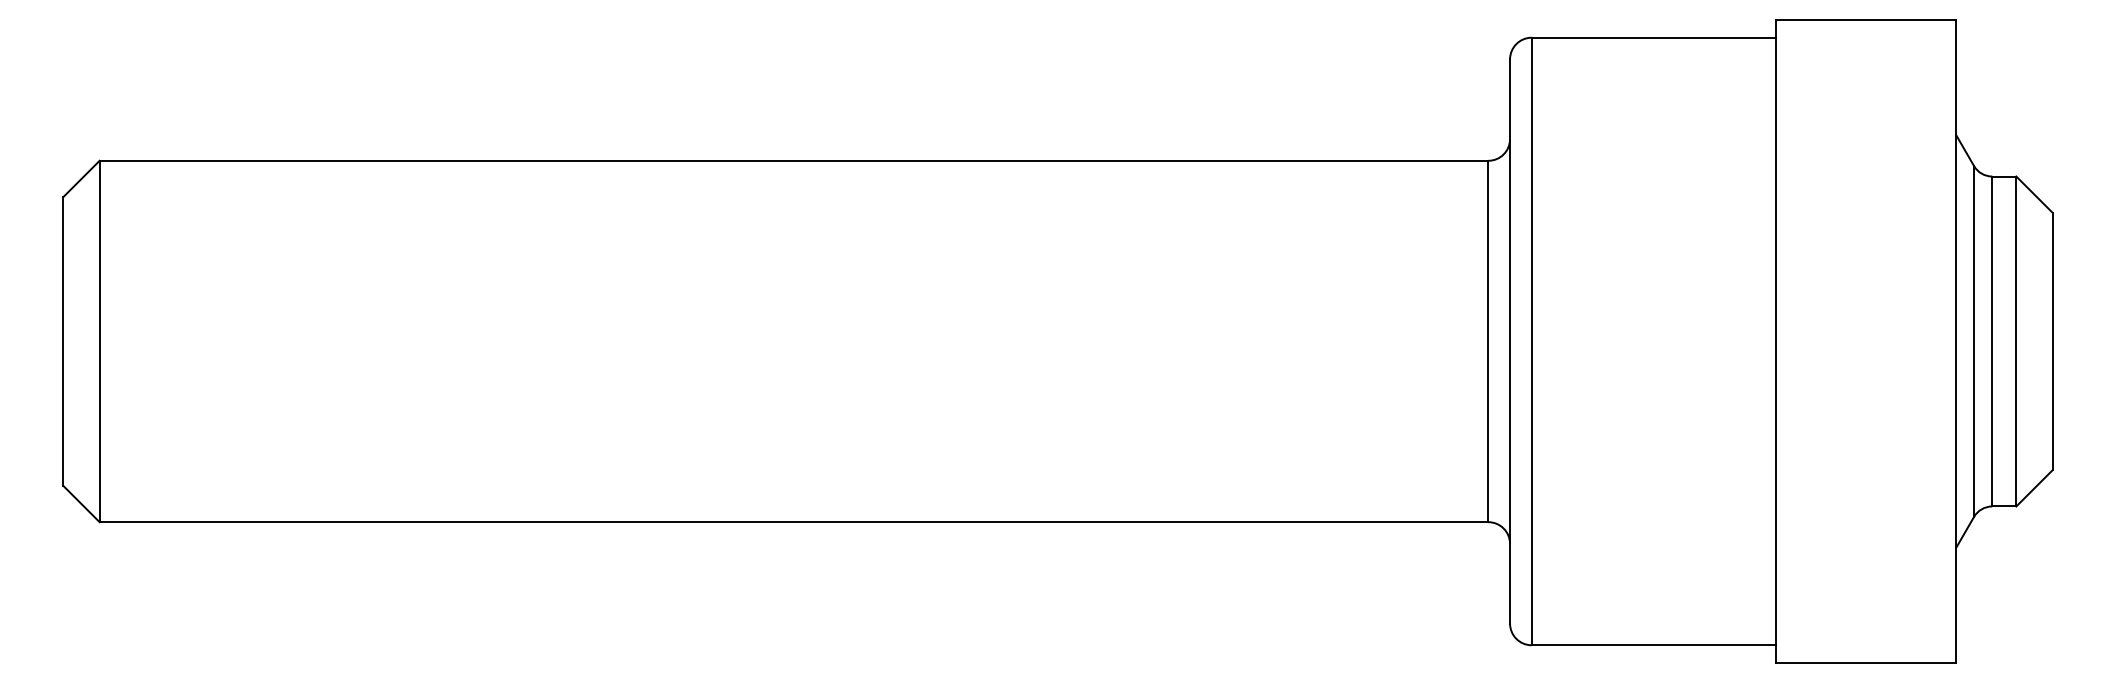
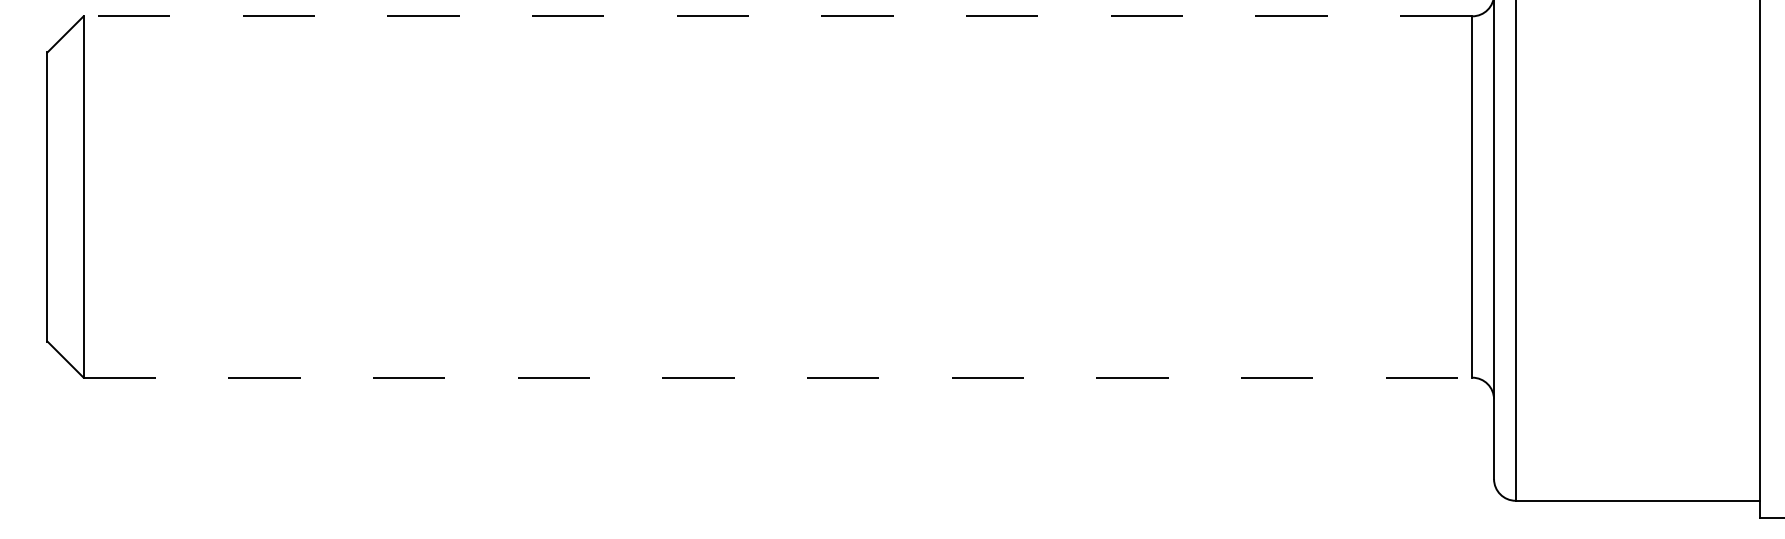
line: (793, 160) -> (777, 16), solid -> dashed
line: (794, 522) -> (778, 378), solid -> dashed

